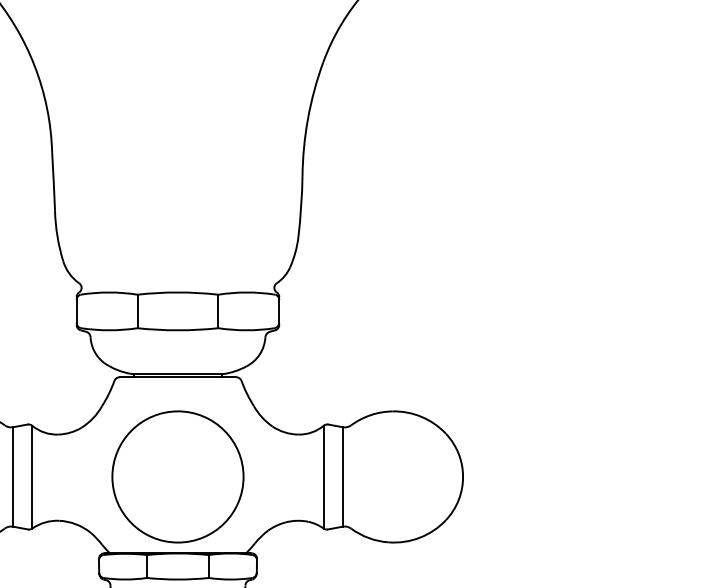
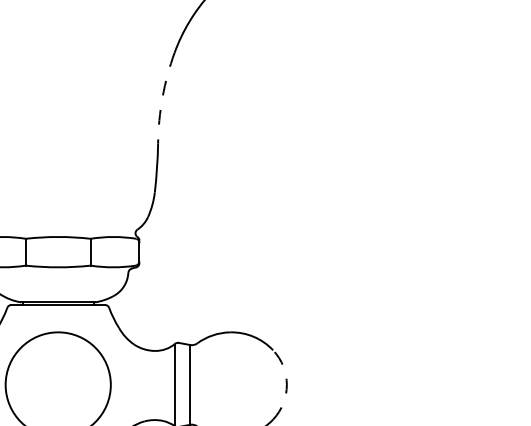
arc: (308, 118) -> (162, 97), solid -> dashed
arc: (463, 476) -> (287, 384), solid -> dashed

